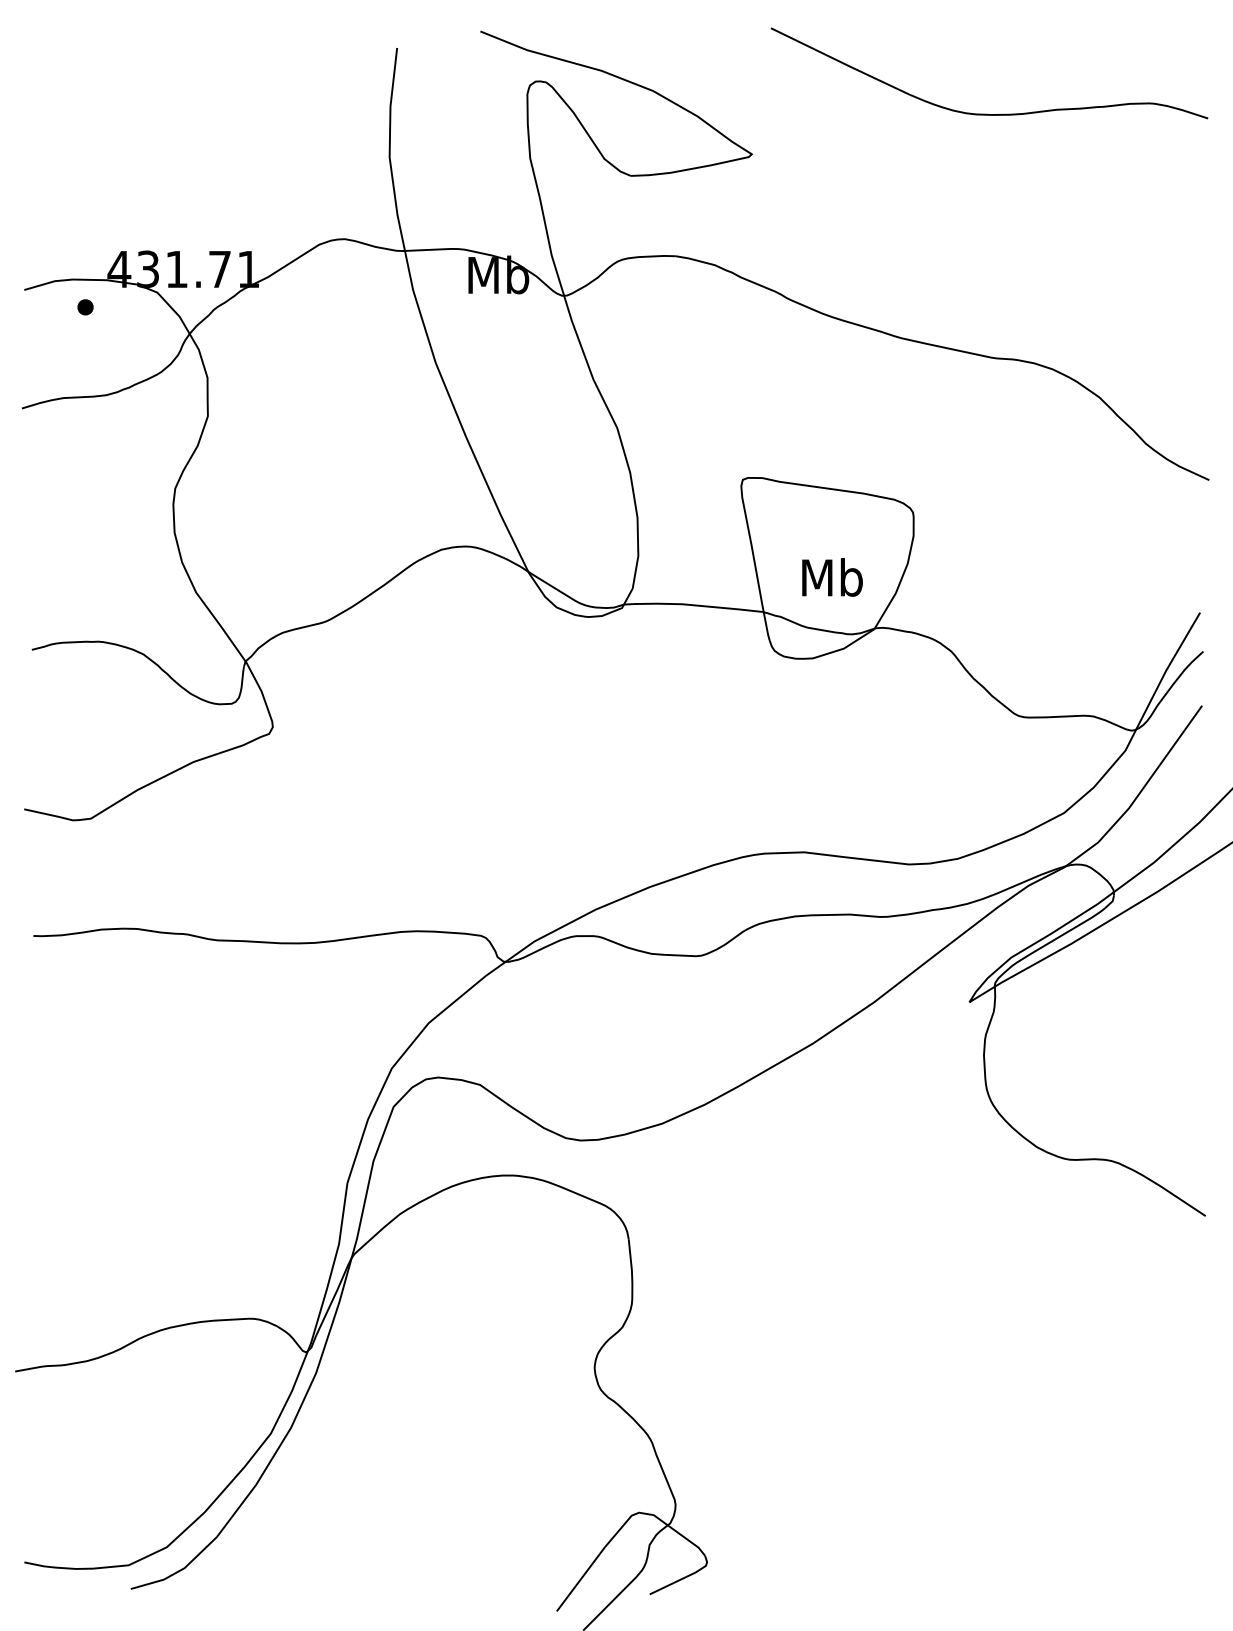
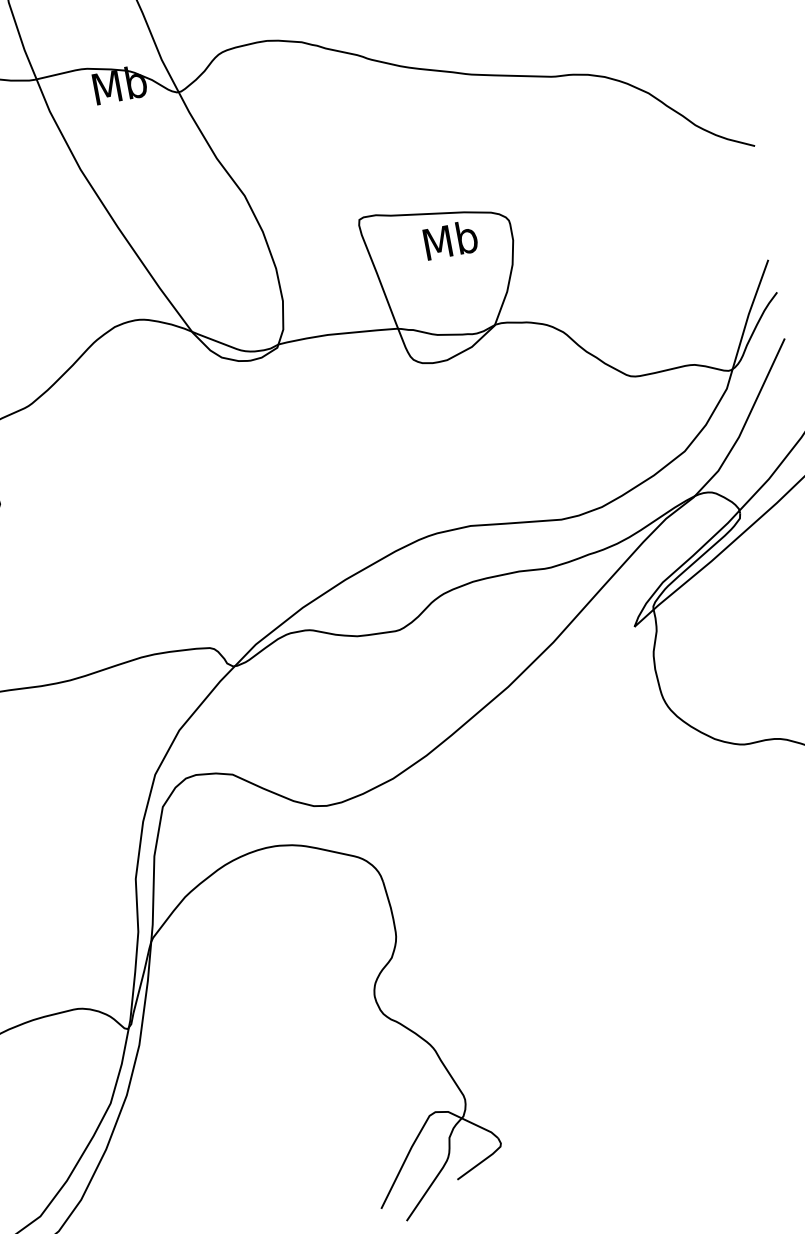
text: (832, 577) -> (450, 240), moved

